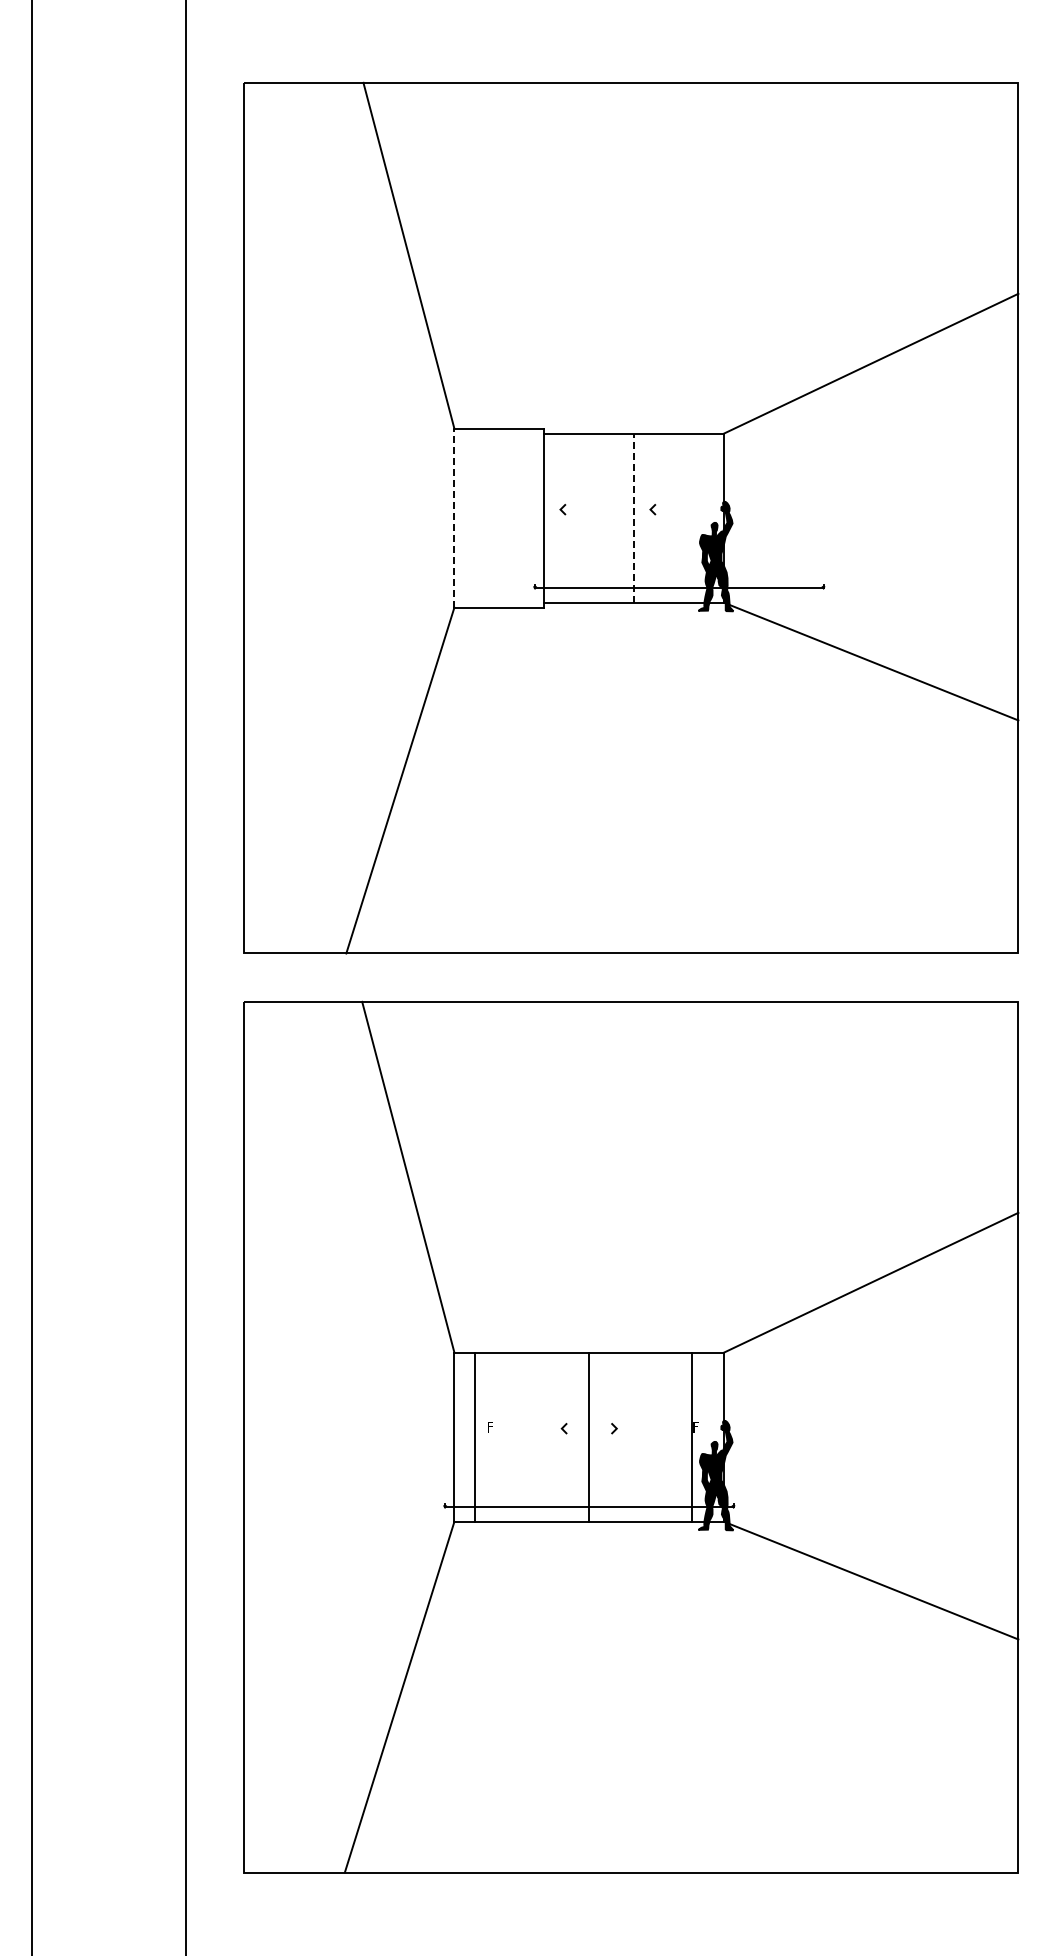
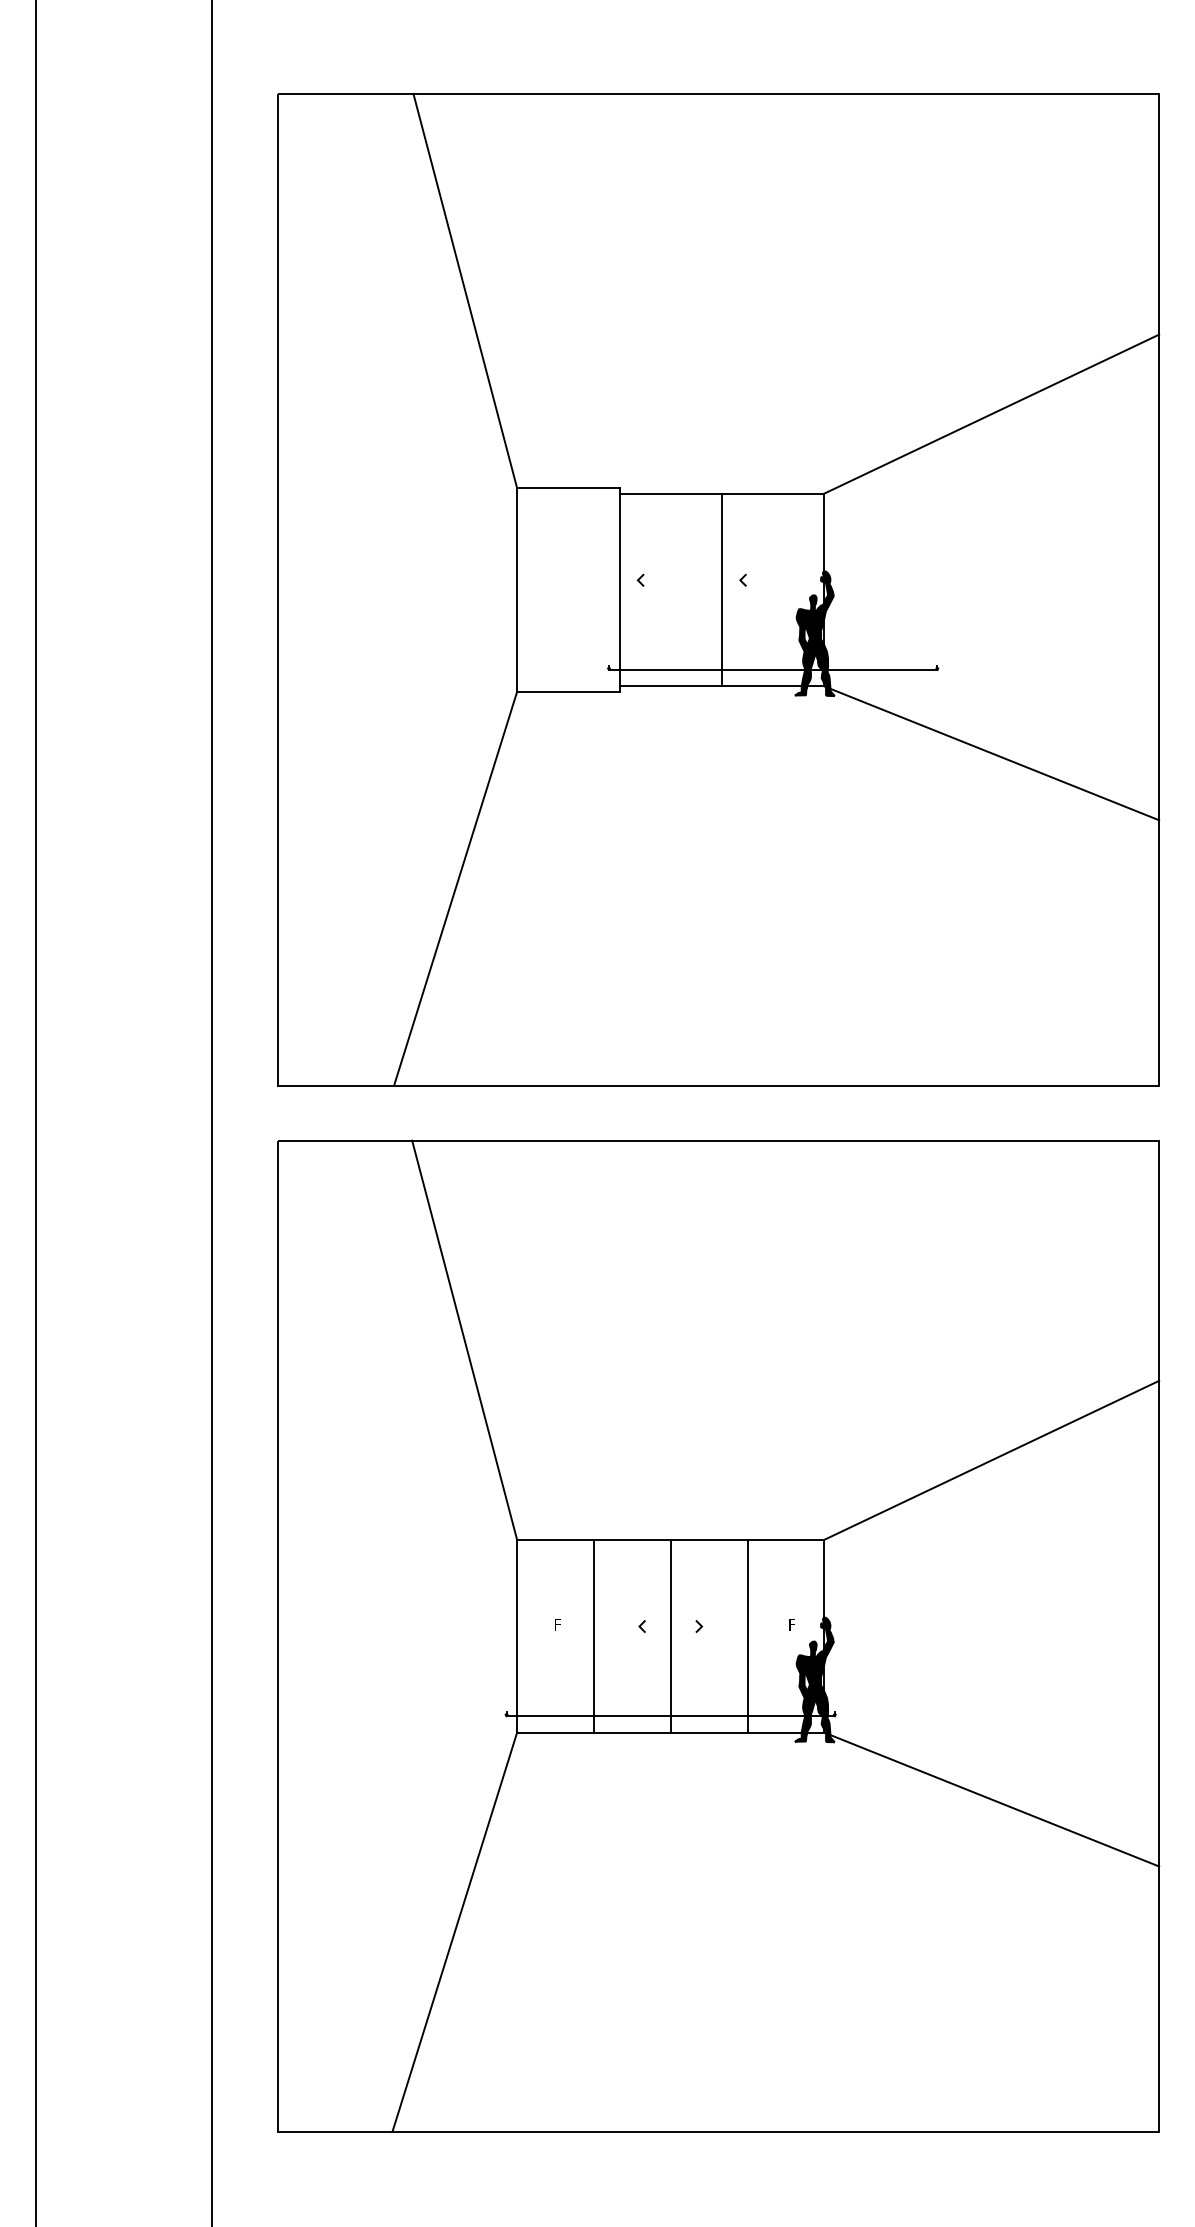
line: (454, 517) -> (517, 589), dashed -> solid
line: (634, 518) -> (722, 590), dashed -> solid
line: (474, 1436) -> (593, 1635), moved
line: (691, 1436) -> (747, 1635), moved

